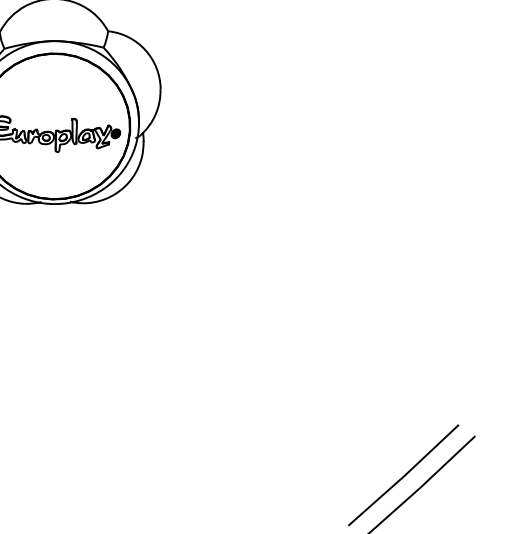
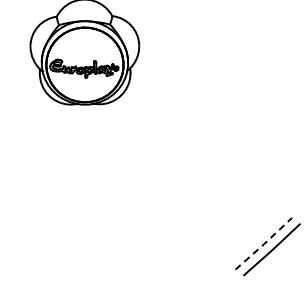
line: (405, 476) -> (264, 244), solid -> dashed

